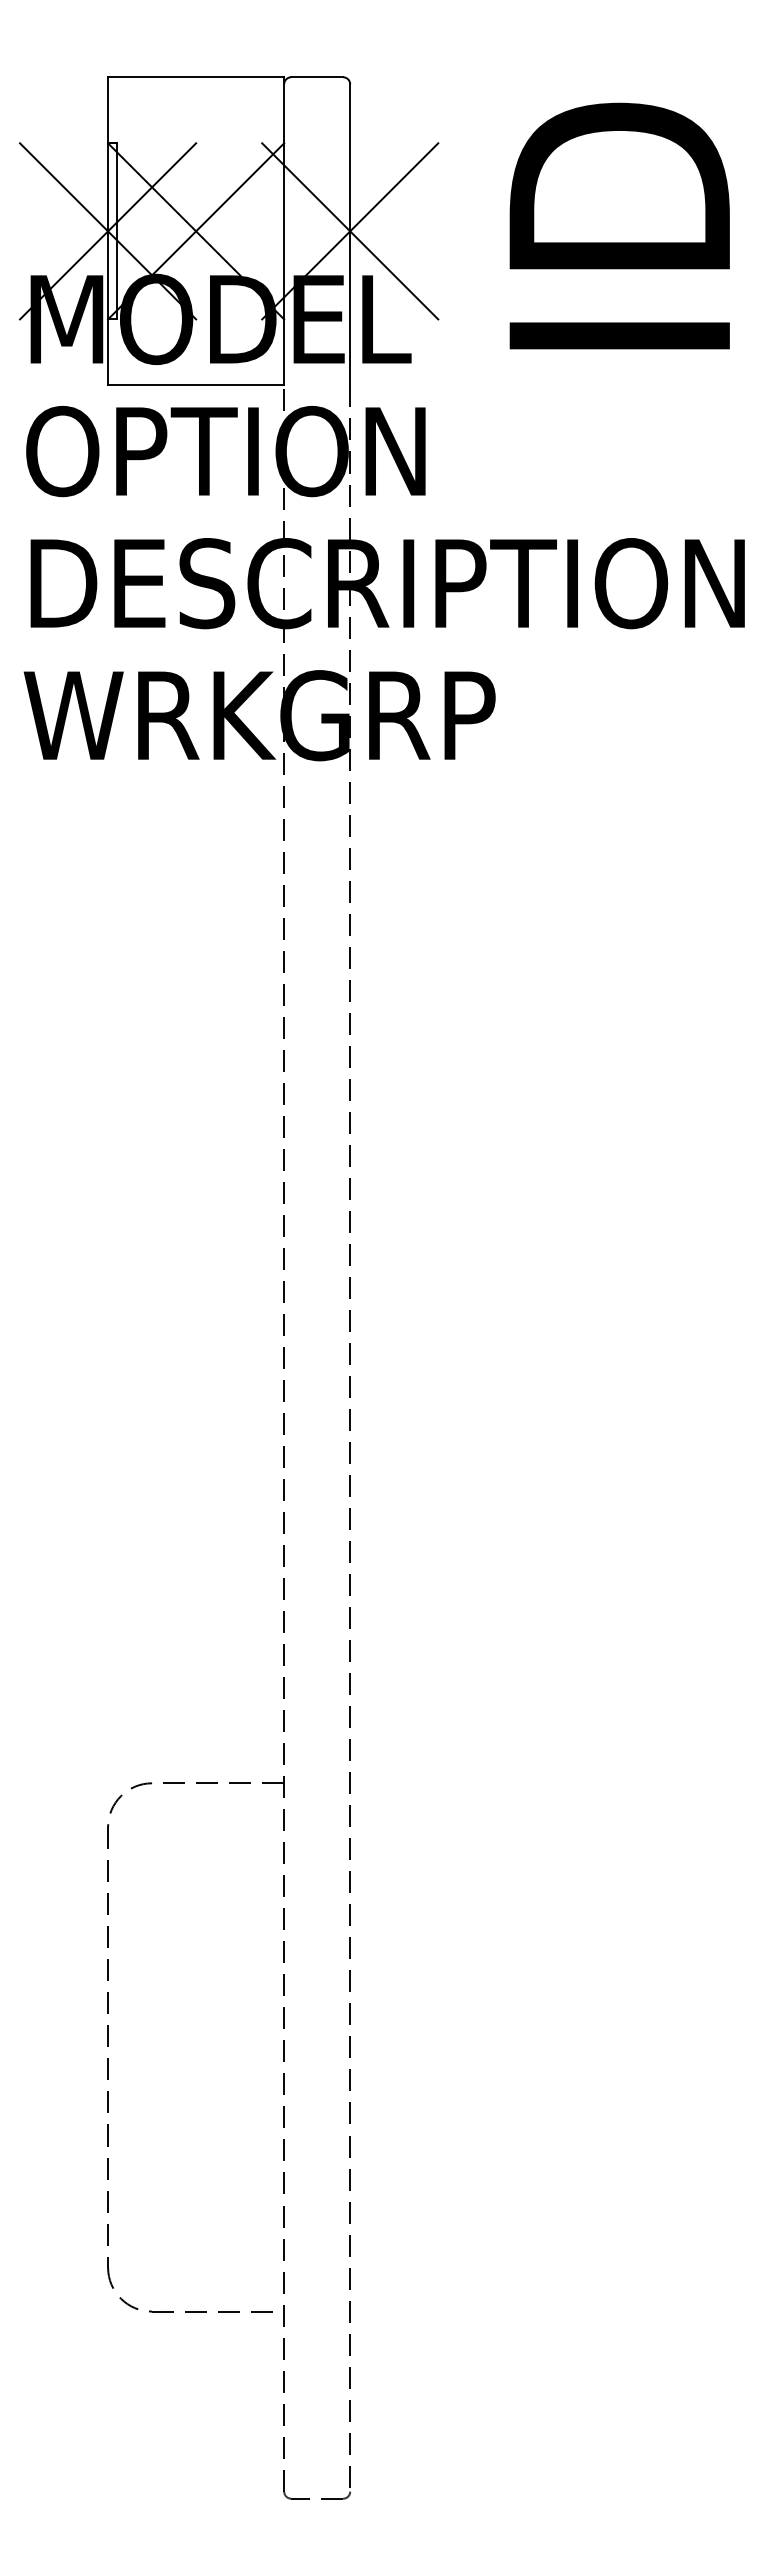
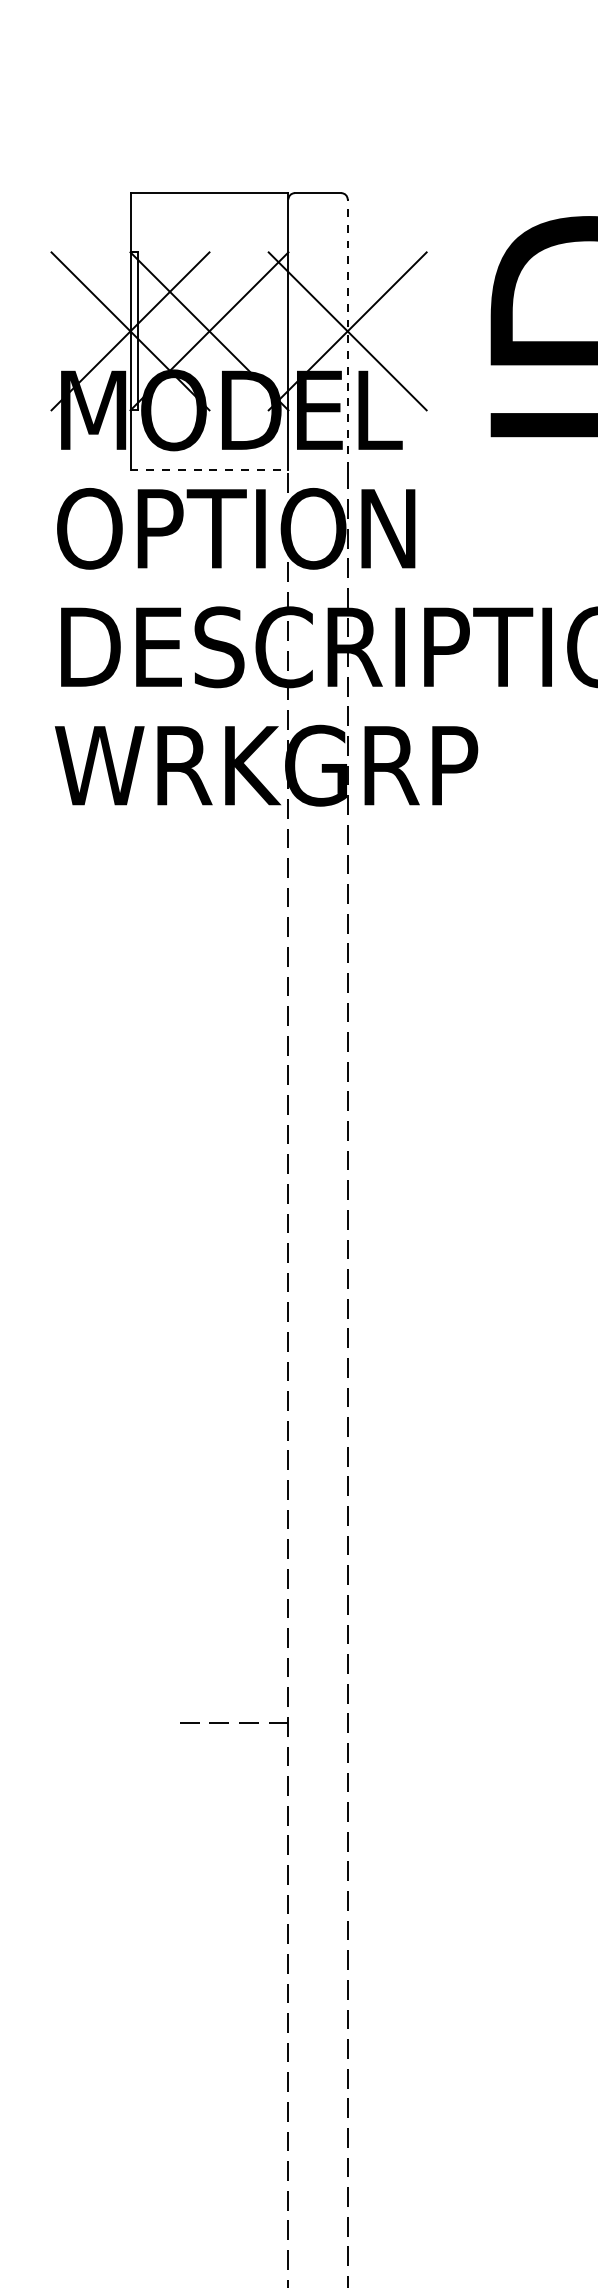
line: (350, 234) -> (347, 334), solid -> dashed
line: (196, 385) -> (209, 469), solid -> dashed
part: (108, 2046) -> (130, 1959), removed

